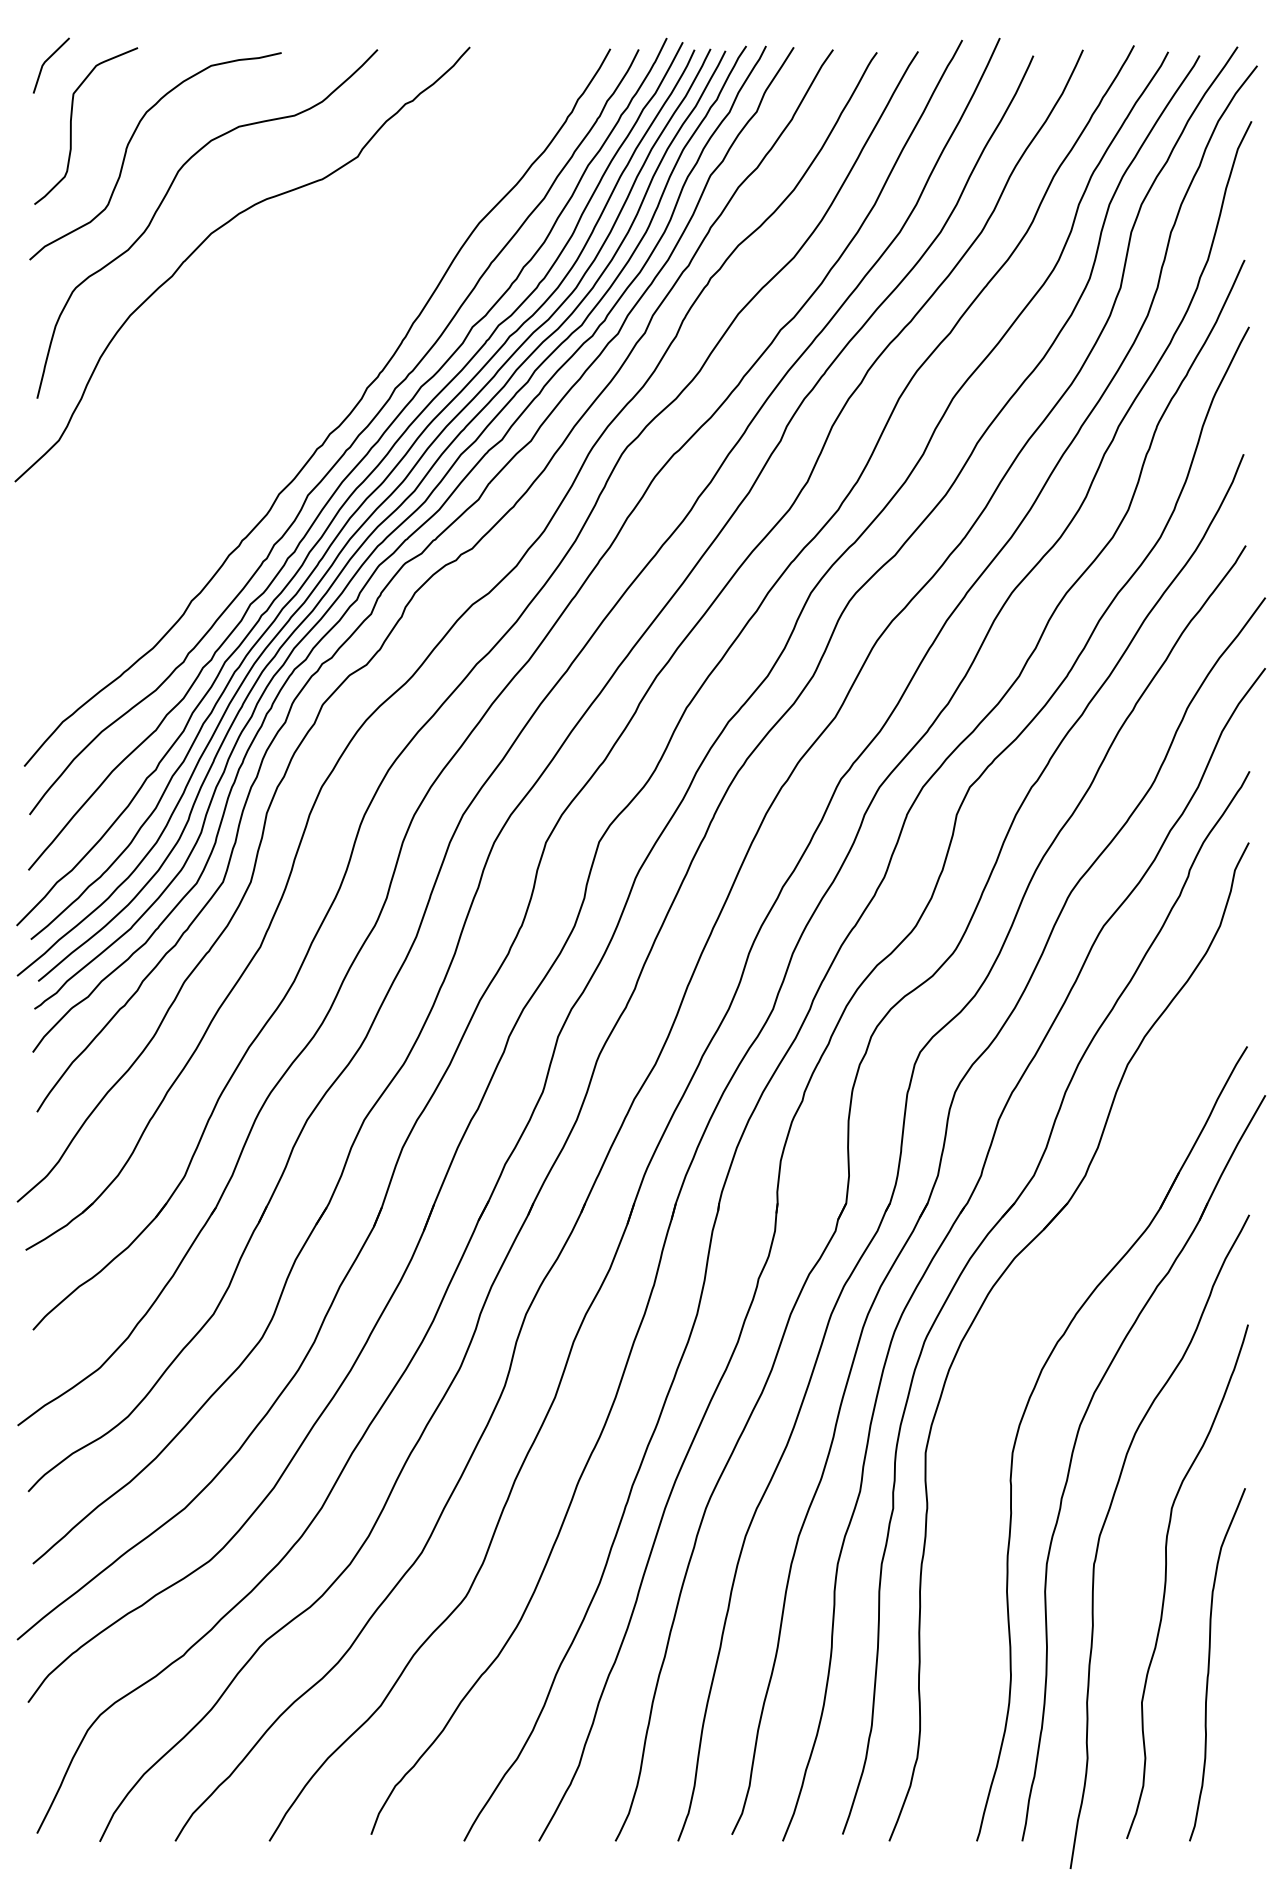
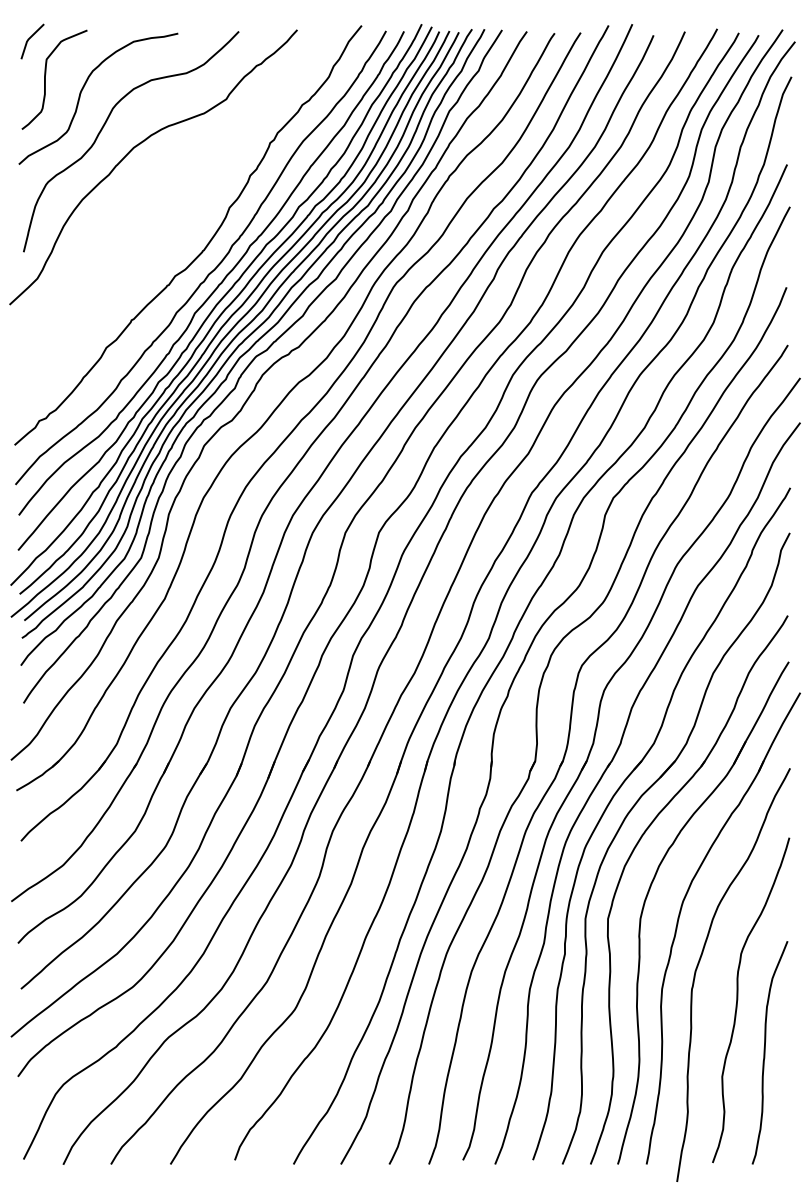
curve: (323, 391) -> (204, 247), added
part: (996, 1357) -> (630, 858), added

